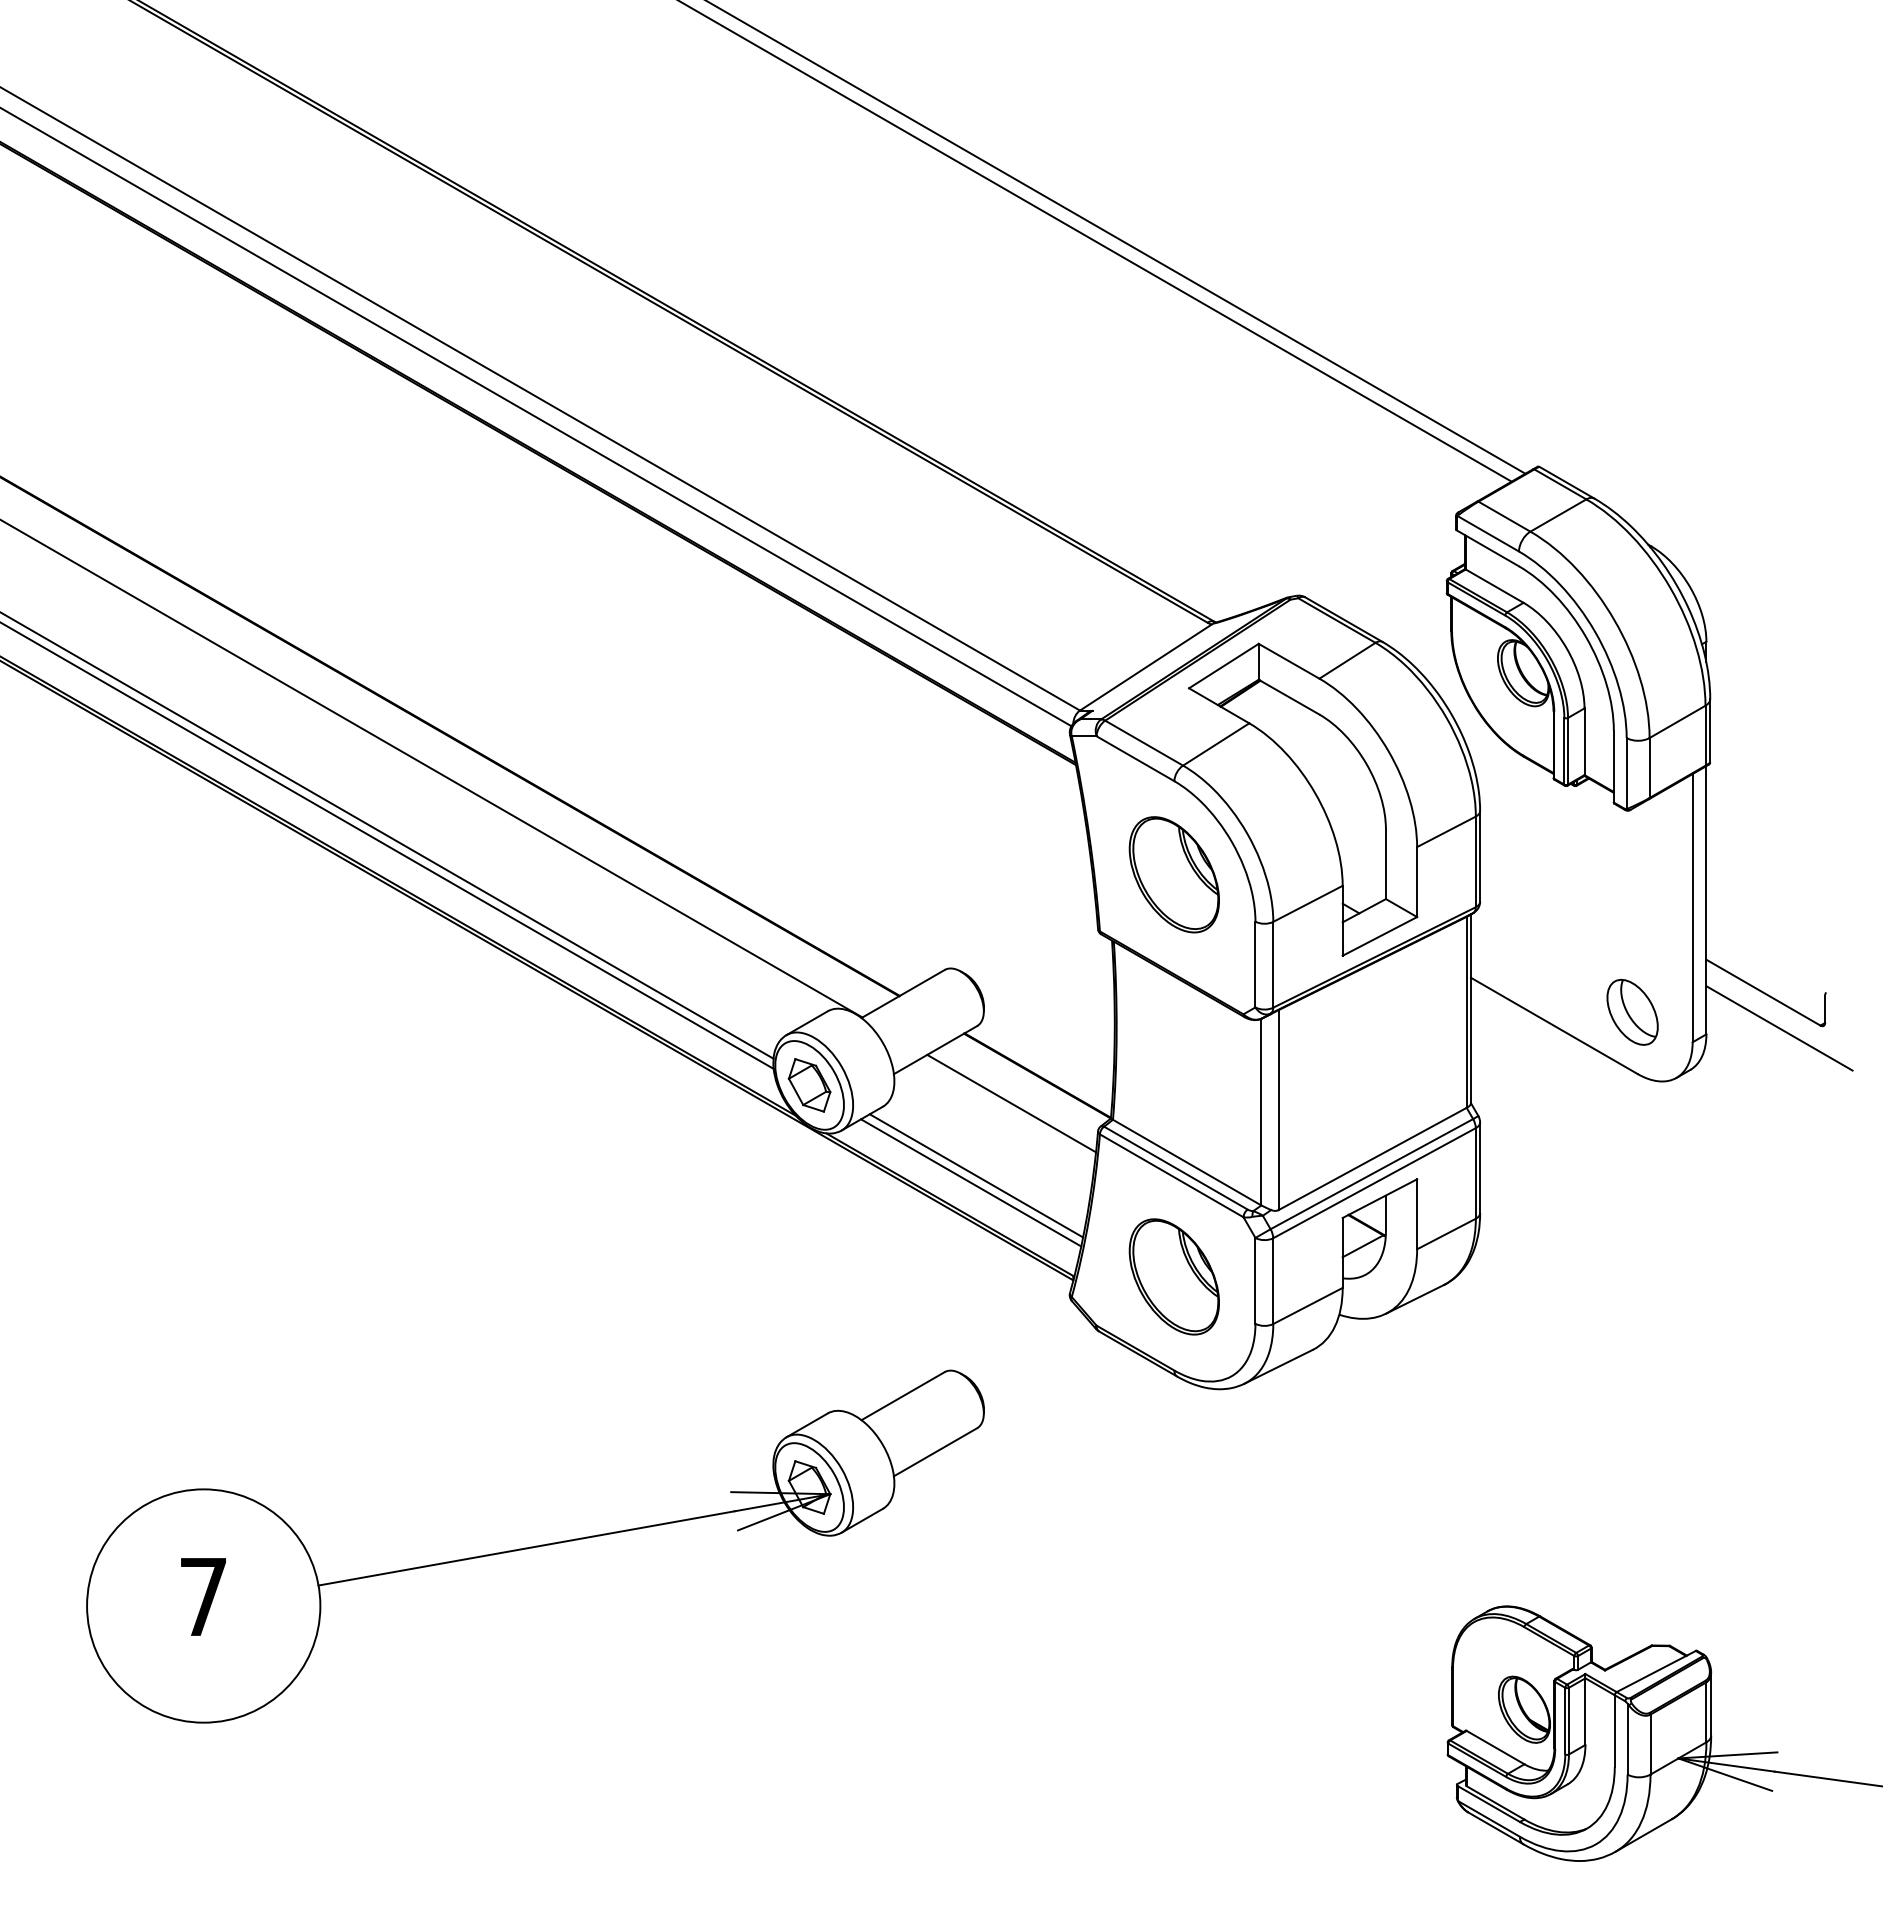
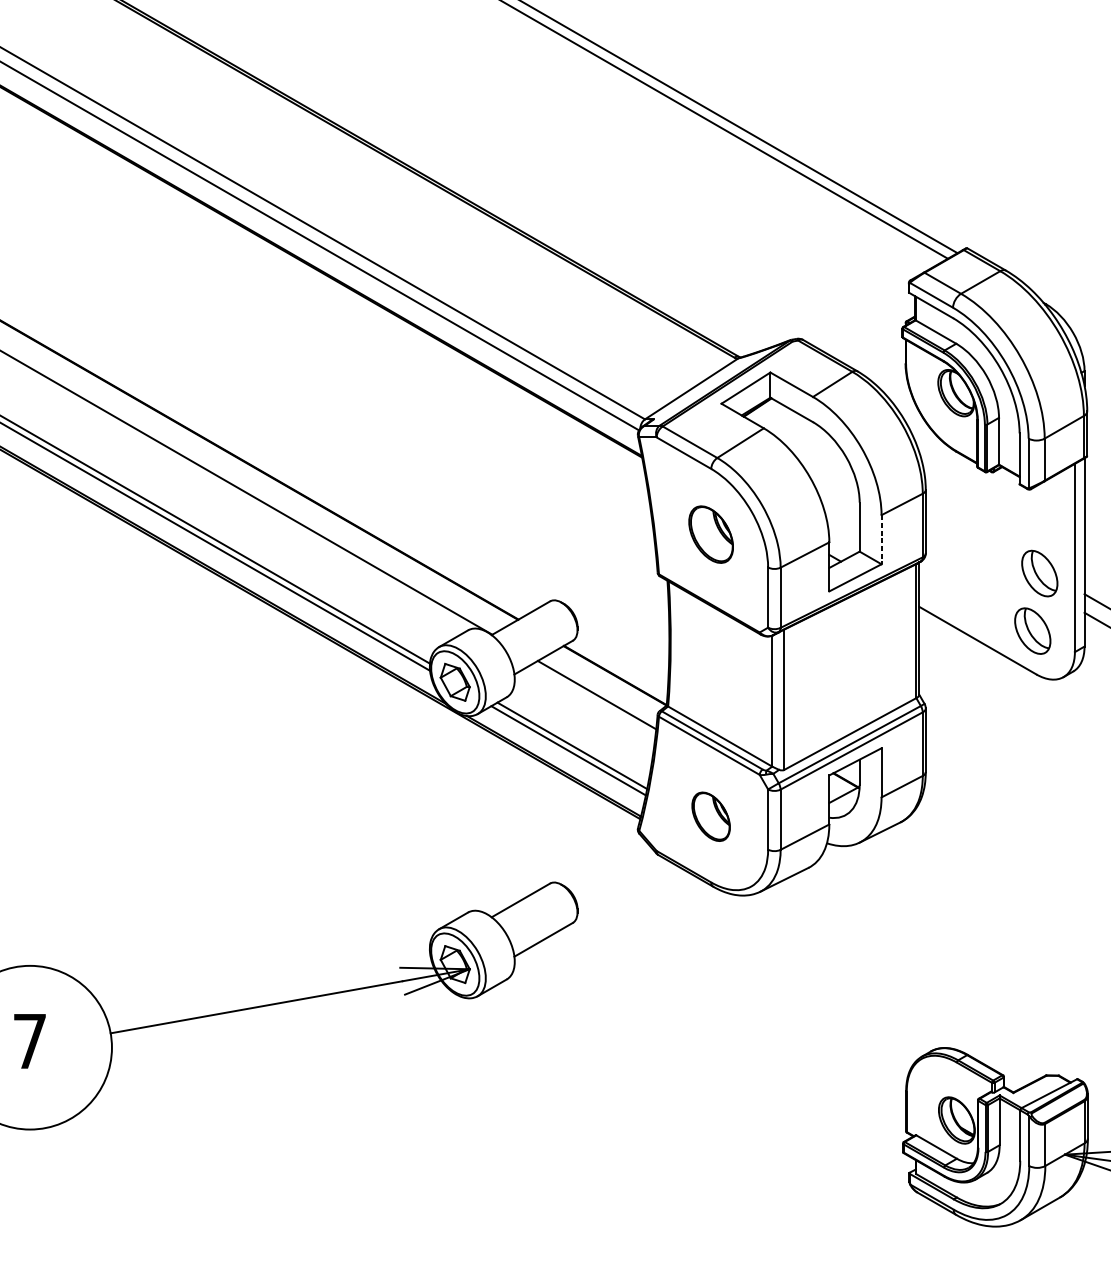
part: (1173, 874) -> (710, 534), size x0.7
line: (1417, 882) -> (881, 540), solid -> dashed
part: (1642, 930) -> (1039, 573), added
part: (1173, 1276) -> (710, 816), size x0.6

